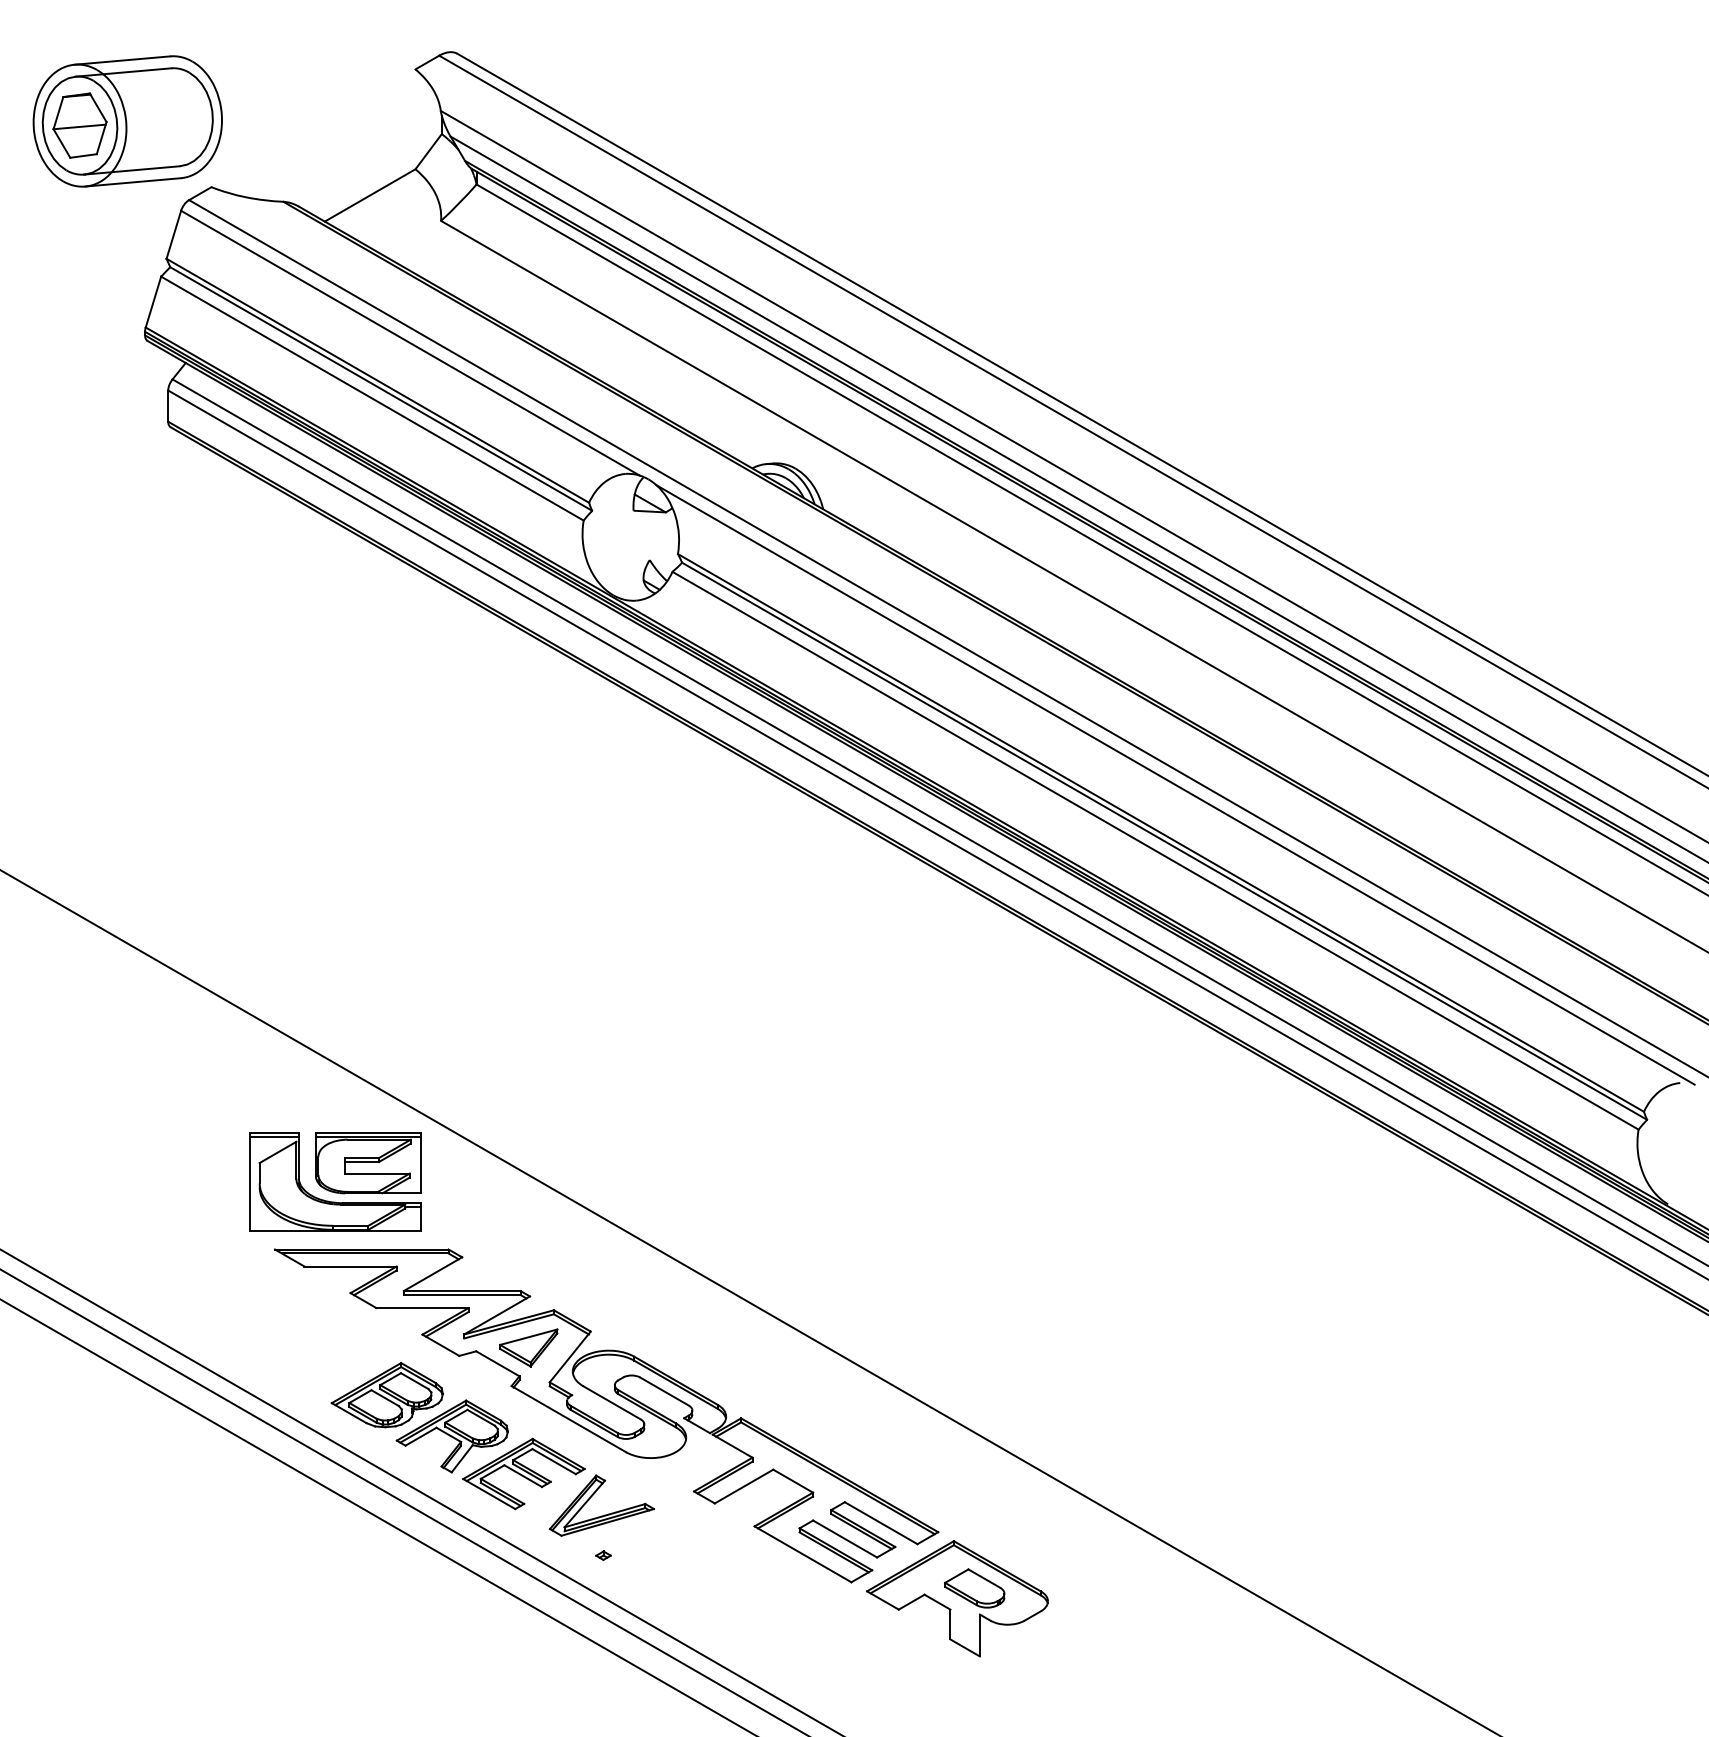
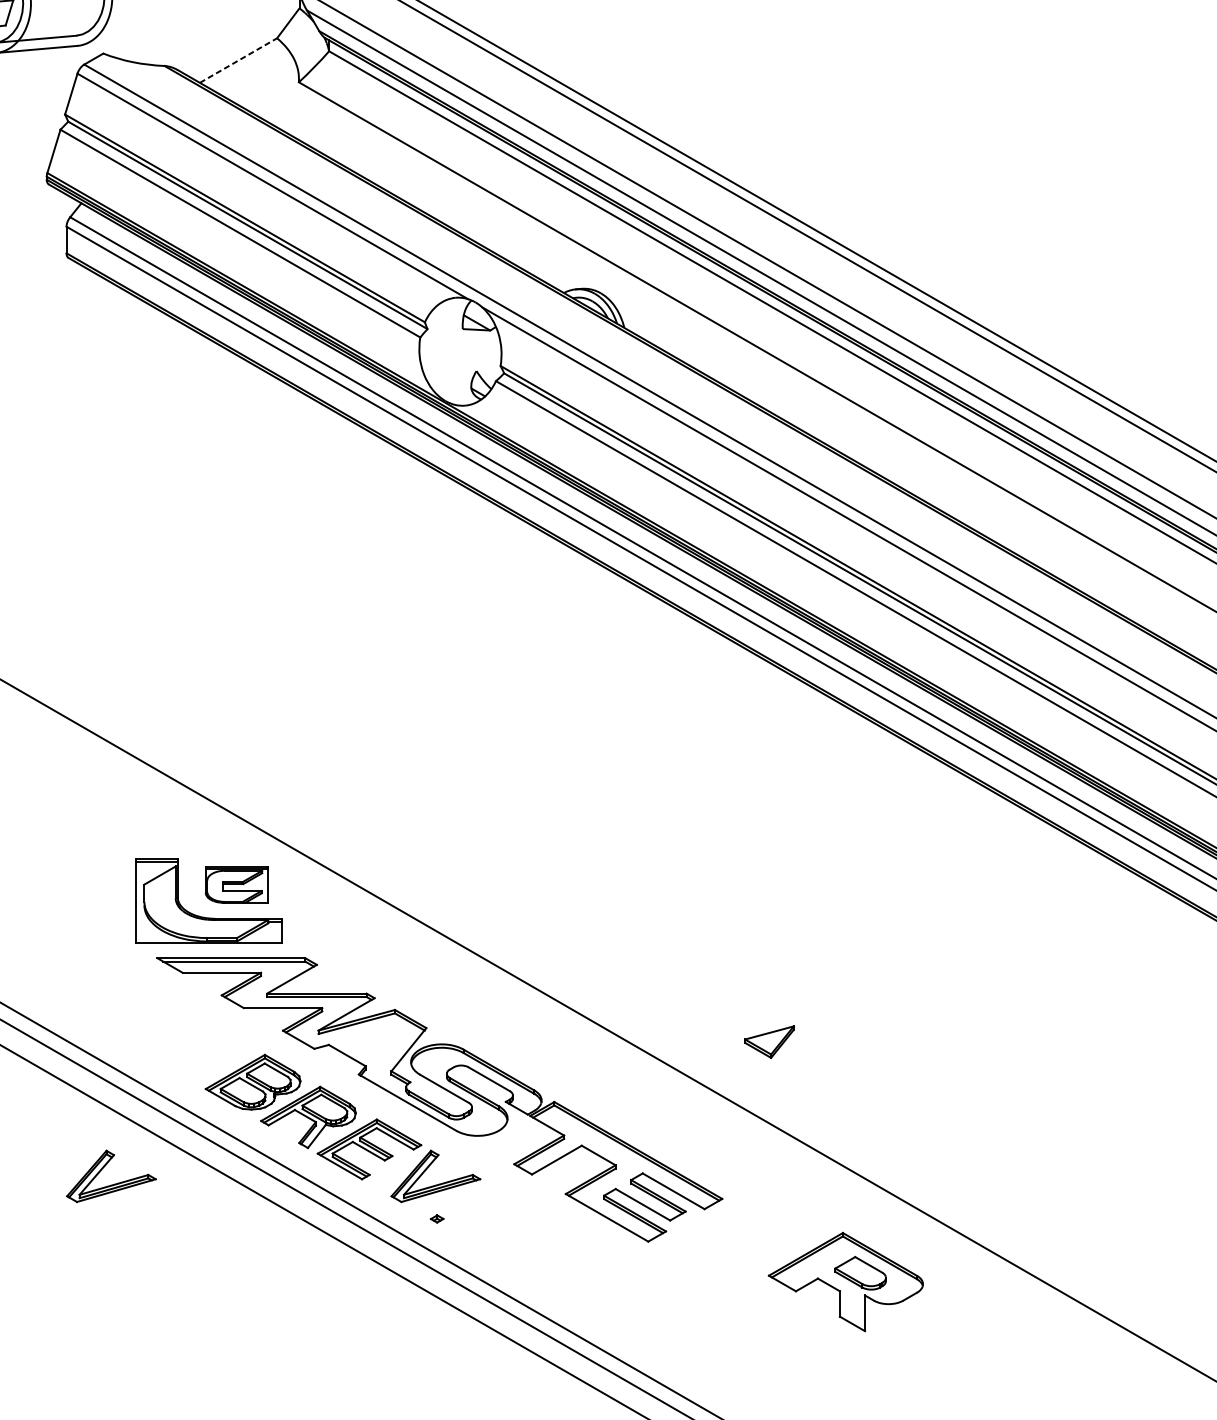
line: (370, 195) -> (238, 60), solid -> dashed
part: (368, 1163) -> (237, 884), size x0.7
part: (528, 1347) -> (769, 1041), moved
part: (223, 1514) -> (113, 1183), added
part: (957, 1598) -> (845, 1281), moved

